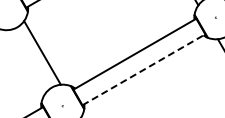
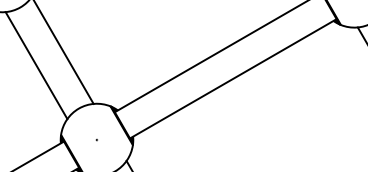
line: (26, 61) -> (35, 64), added
line: (143, 69) -> (232, 78), dashed -> solid

